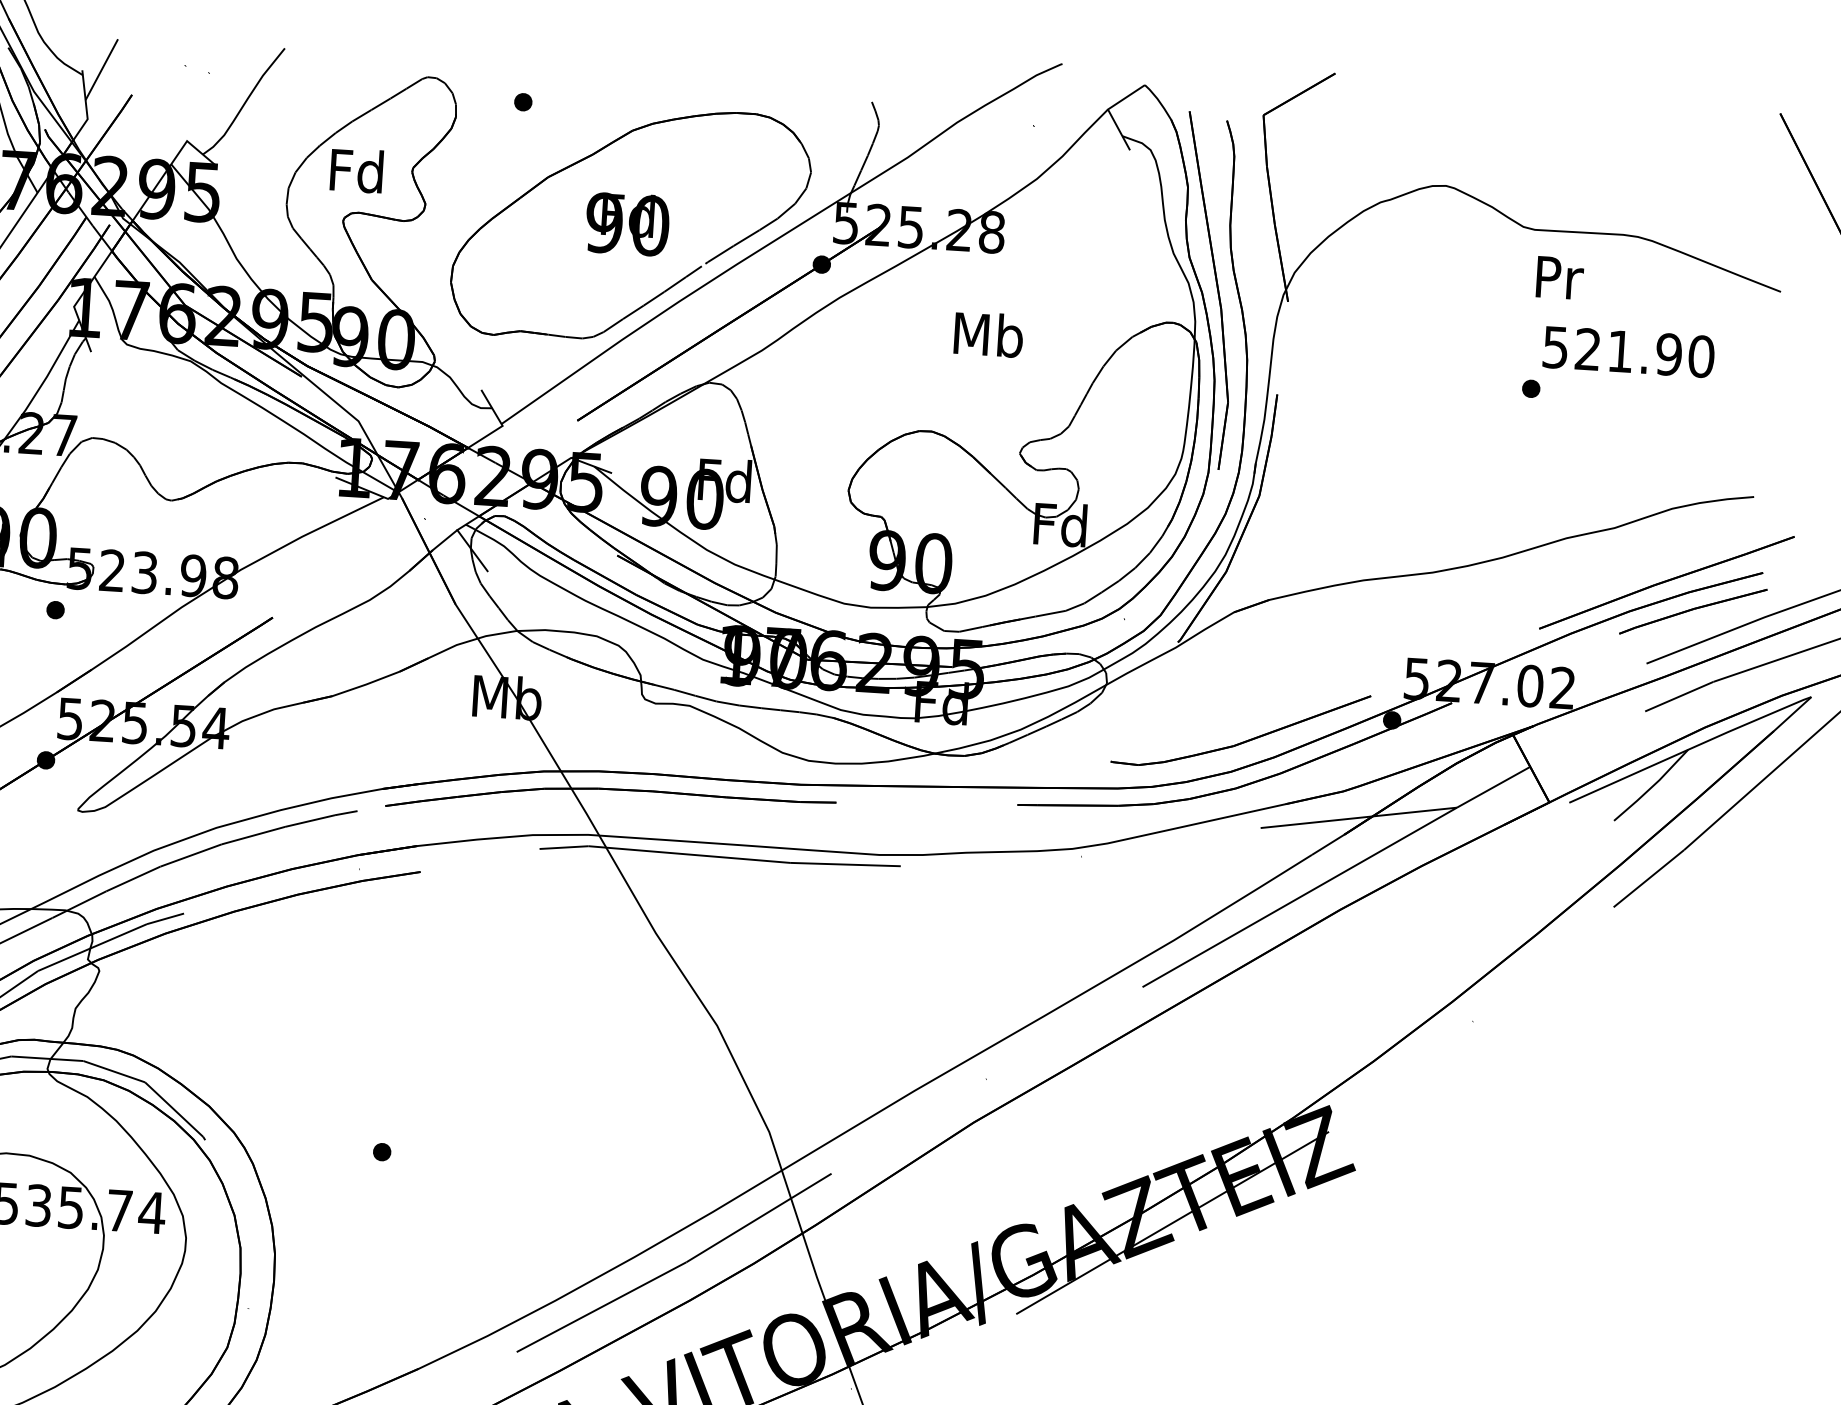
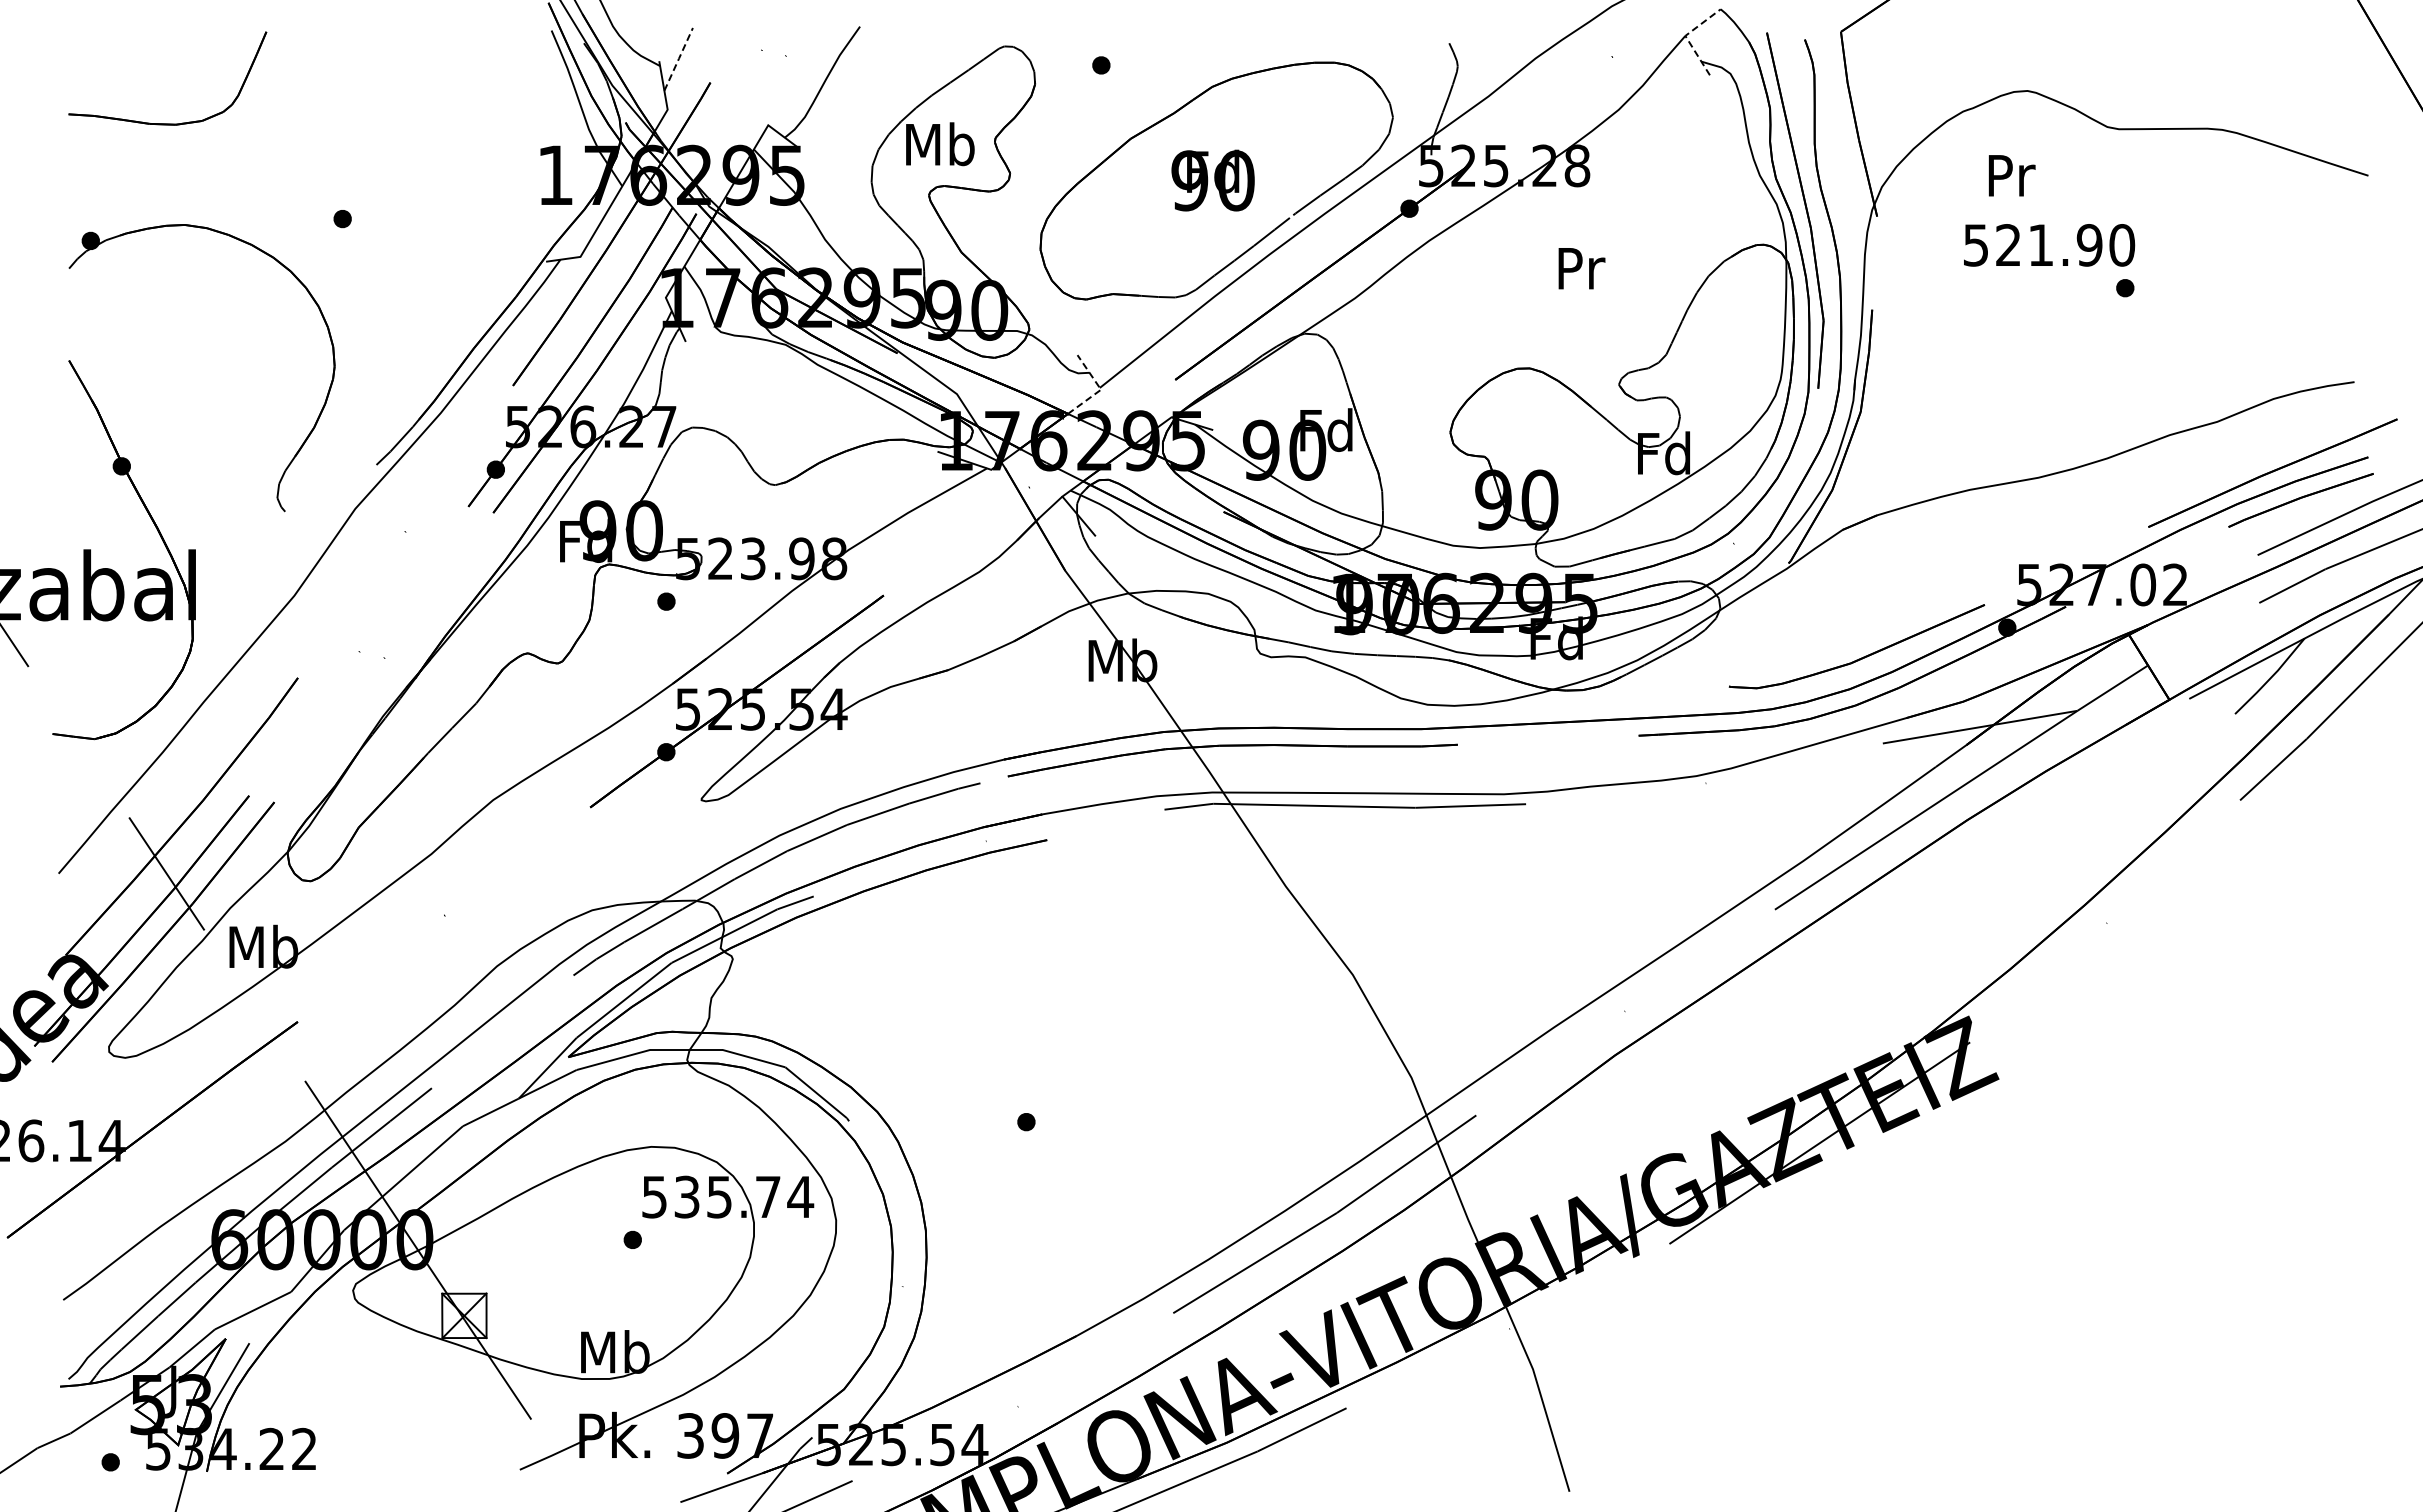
line: (102, 68) -> (679, 58), solid -> dashed
line: (1108, 109) -> (1685, 35), solid -> dashed
text: (357, 171) -> (940, 144), Fd -> Mb
text: (1559, 277) -> (2011, 175), moved
text: (988, 335) -> (1580, 268), Mb -> Pr
text: (1628, 352) -> (2049, 245), moved
line: (503, 425) -> (1101, 389), solid -> dashed

